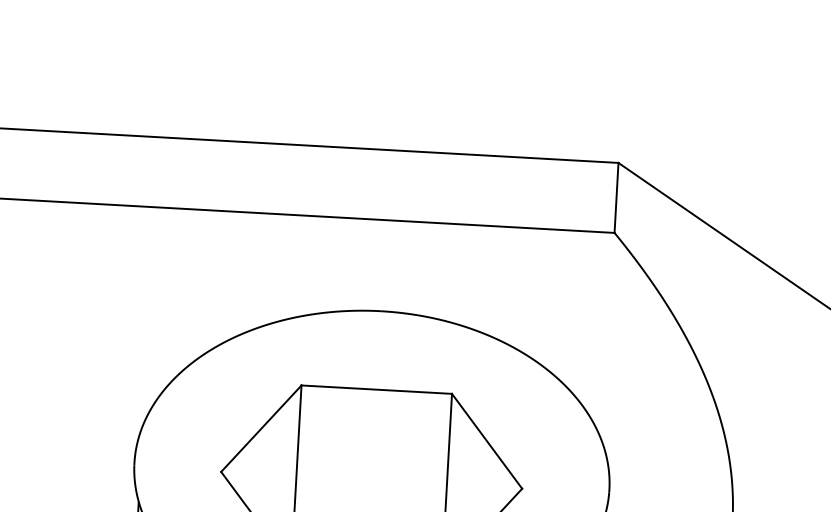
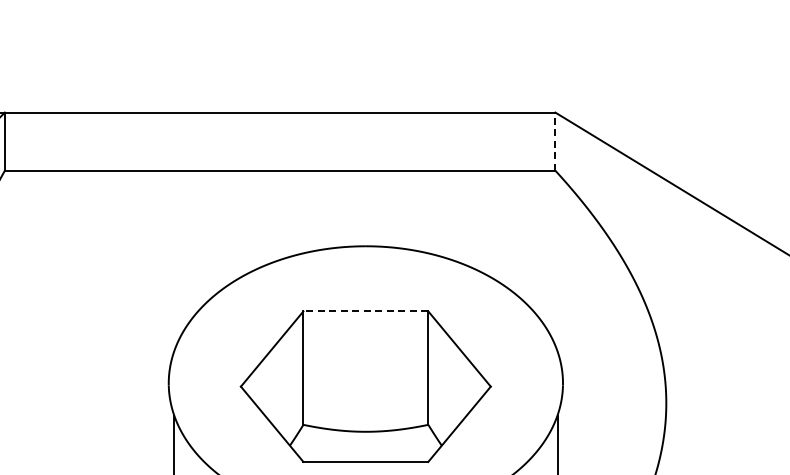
line: (616, 197) -> (555, 141), solid -> dashed
line: (376, 389) -> (365, 311), solid -> dashed

